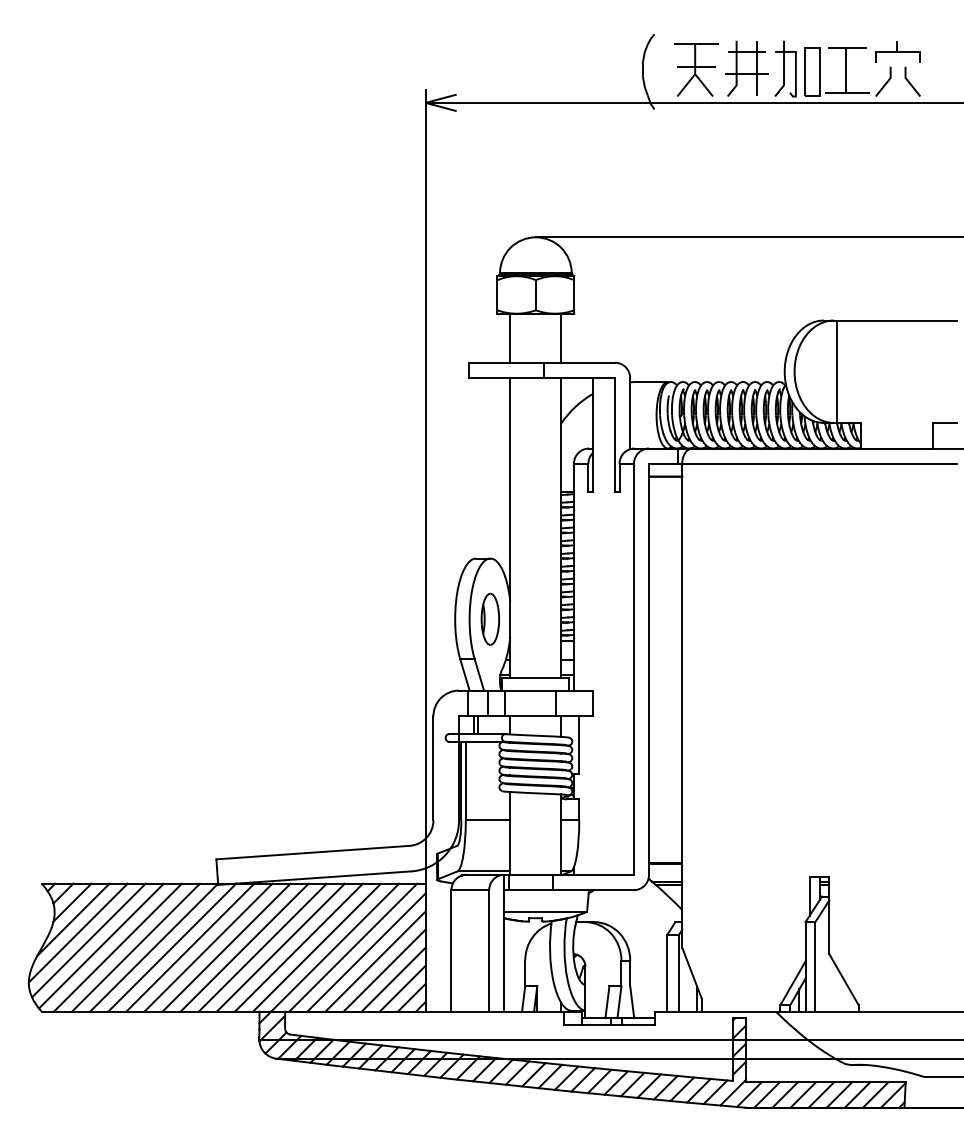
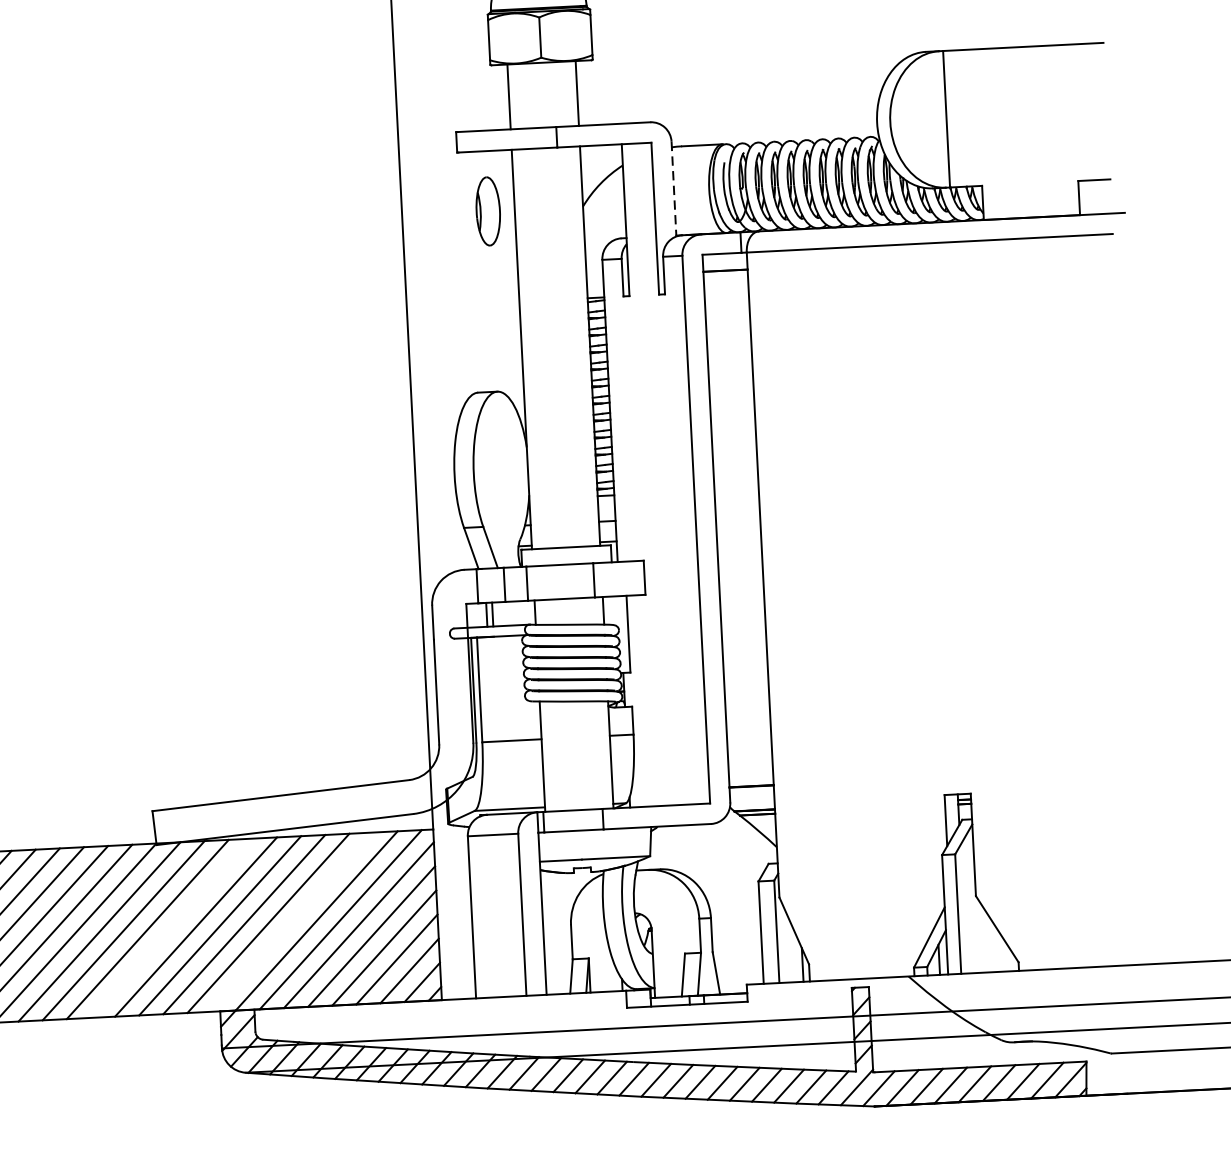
line: (630, 413) -> (674, 188), solid -> dashed
part: (489, 618) -> (487, 210), moved
line: (226, 947) -> (171, 927), removed
line: (317, 947) -> (293, 921), removed

